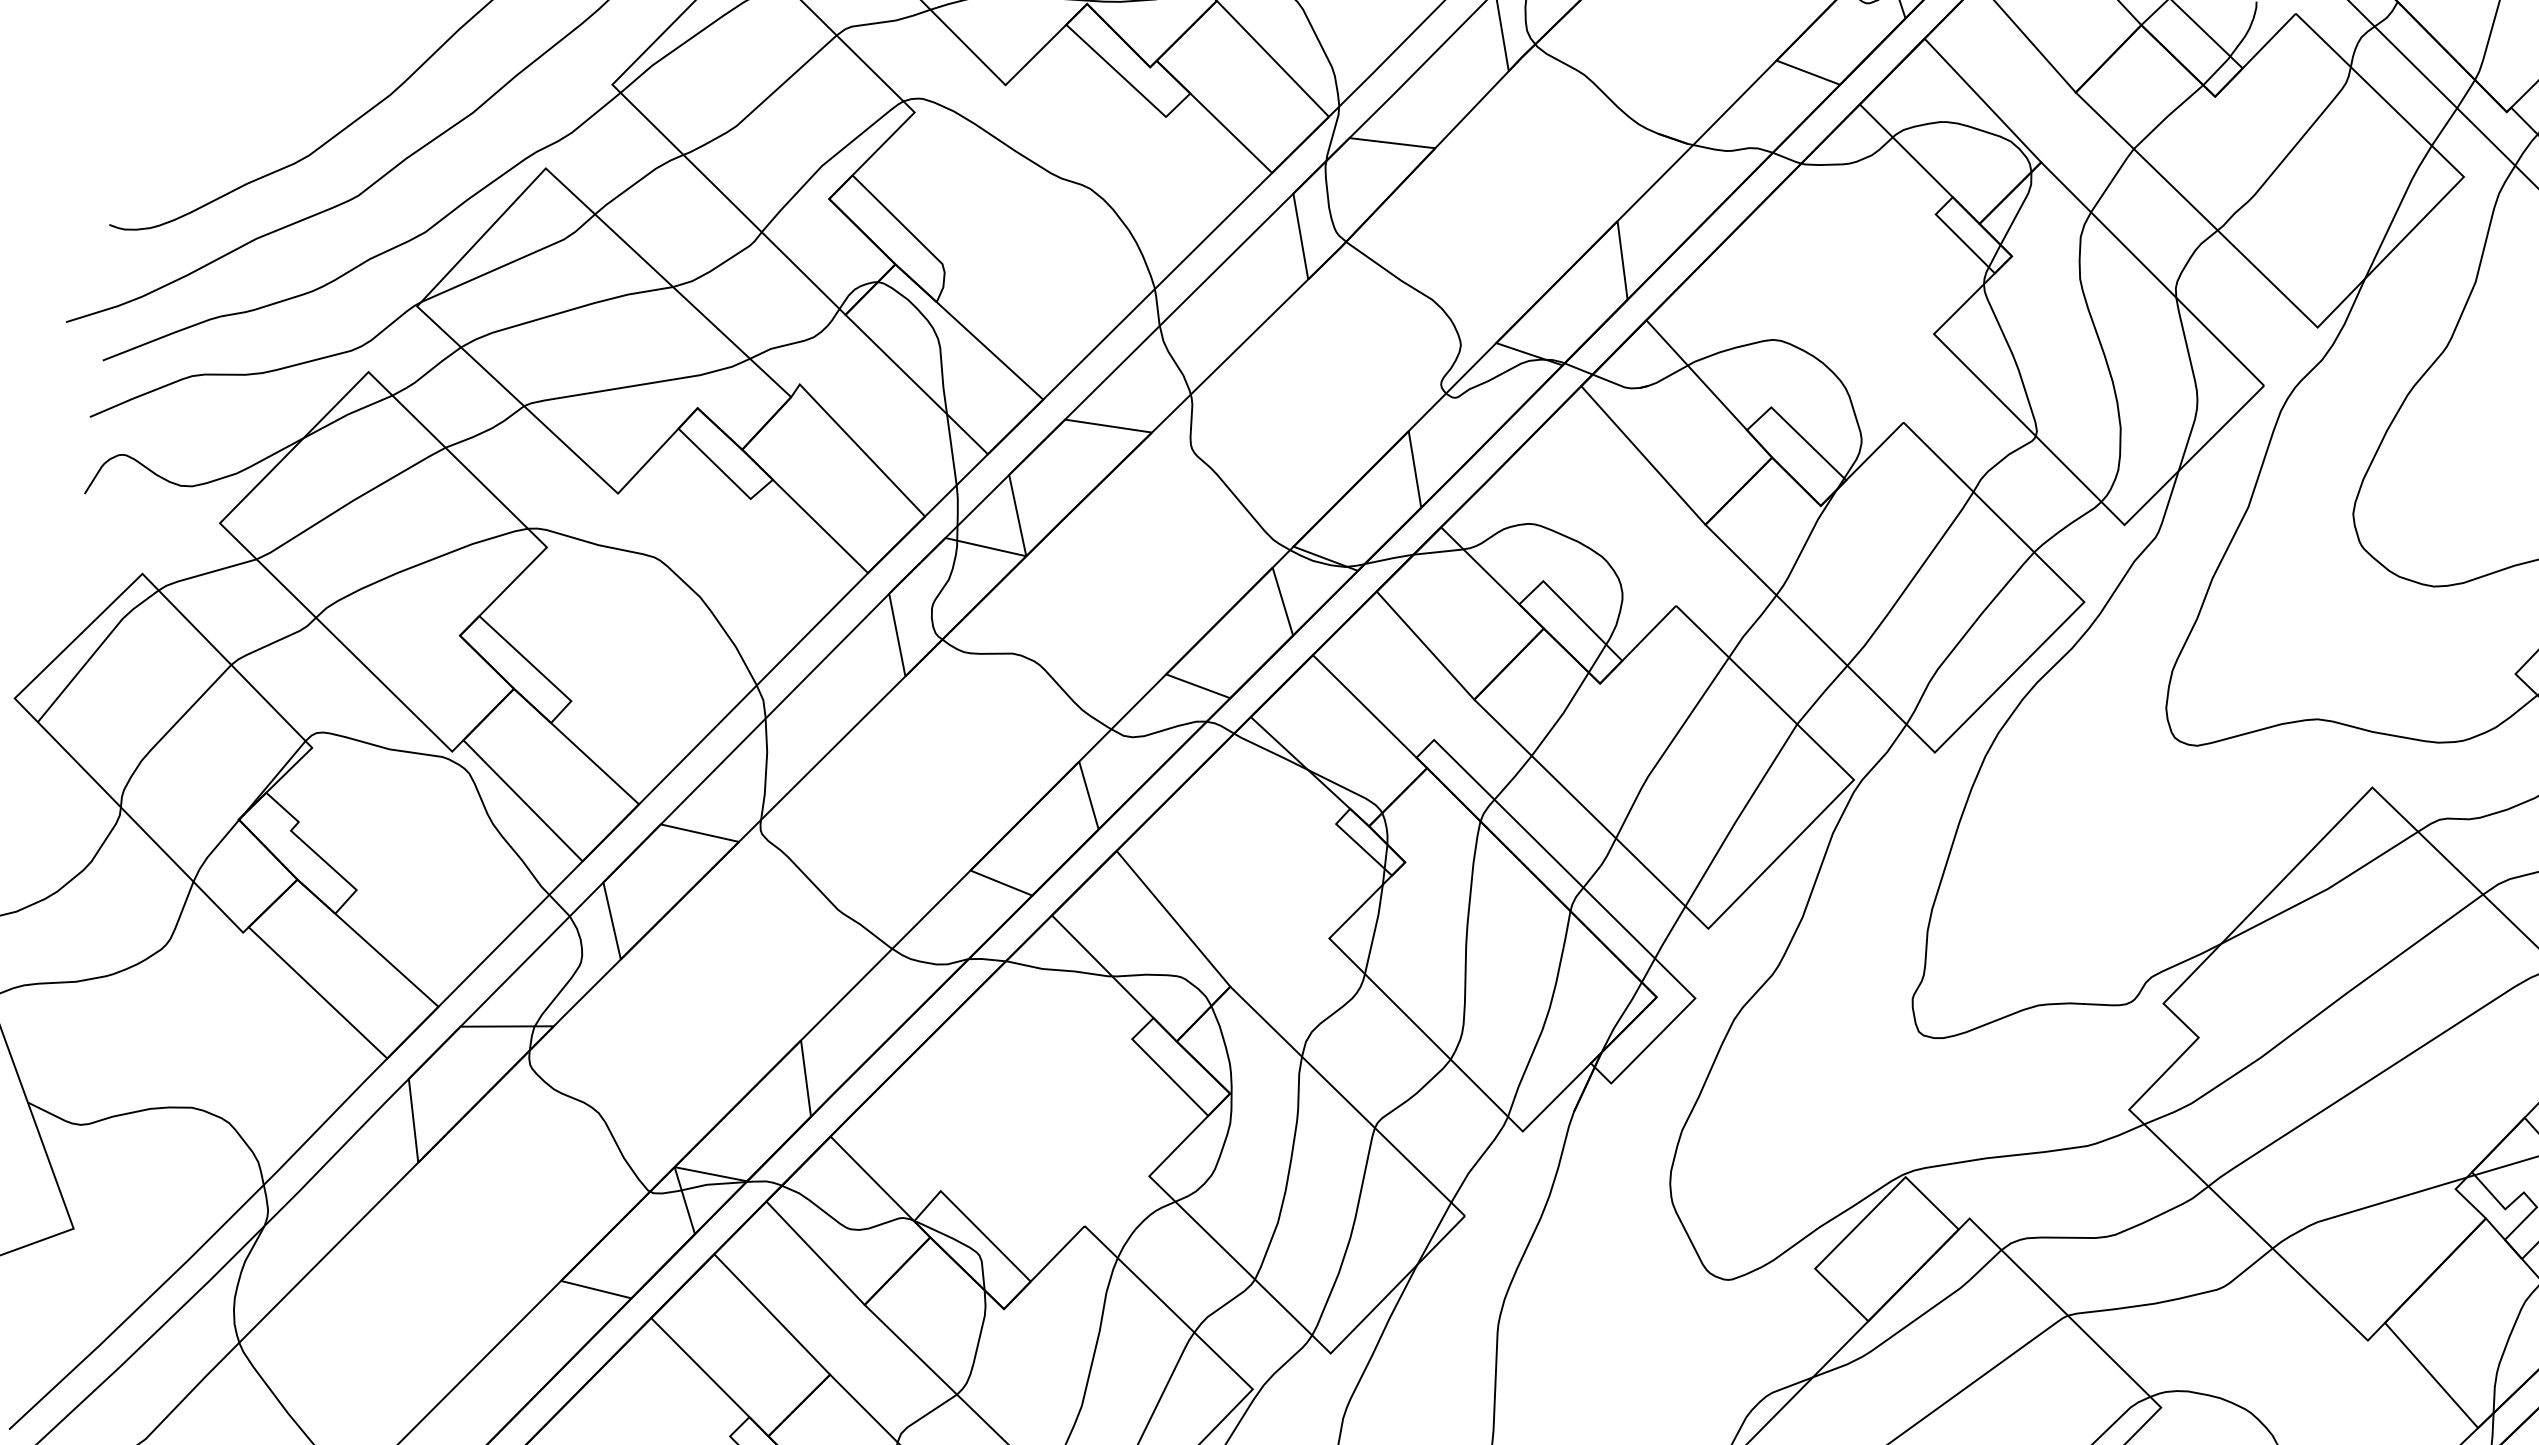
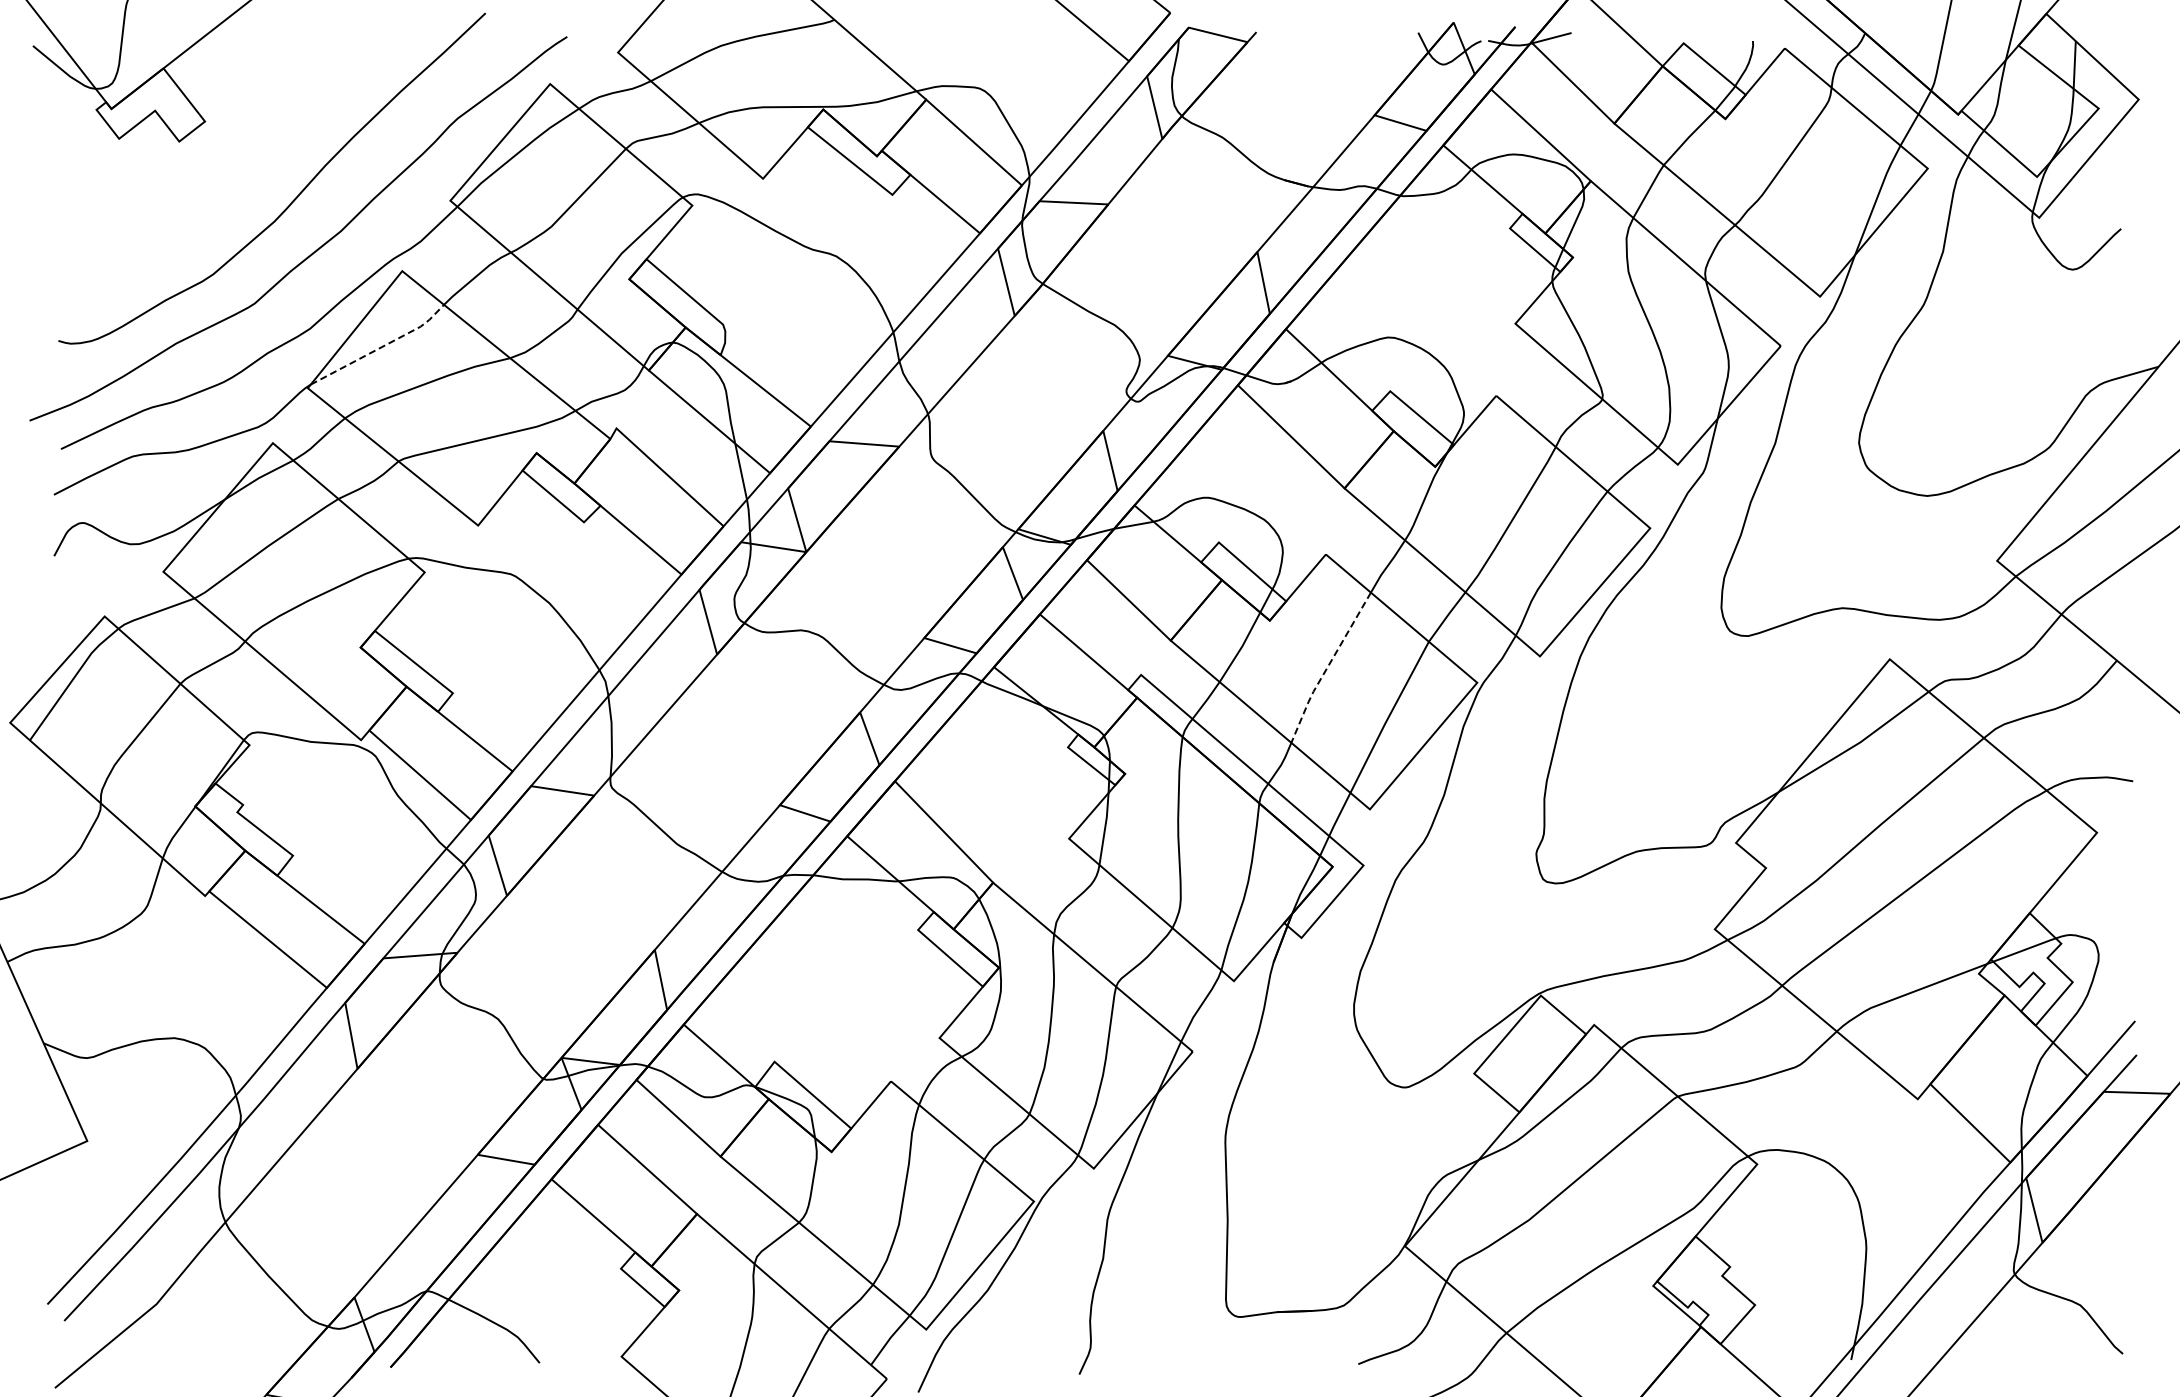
line: (512, 262) -> (381, 347), solid -> dashed
line: (1668, 747) -> (1327, 667), solid -> dashed

